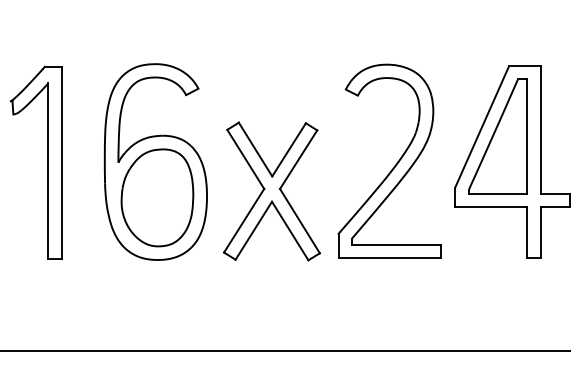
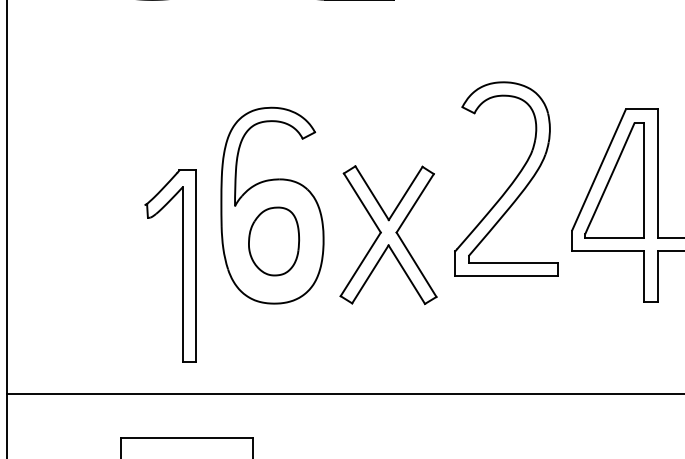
part: (47, 161) -> (182, 265), moved
part: (394, 164) -> (511, 182), moved
part: (156, 197) -> (273, 241), size x0.7

